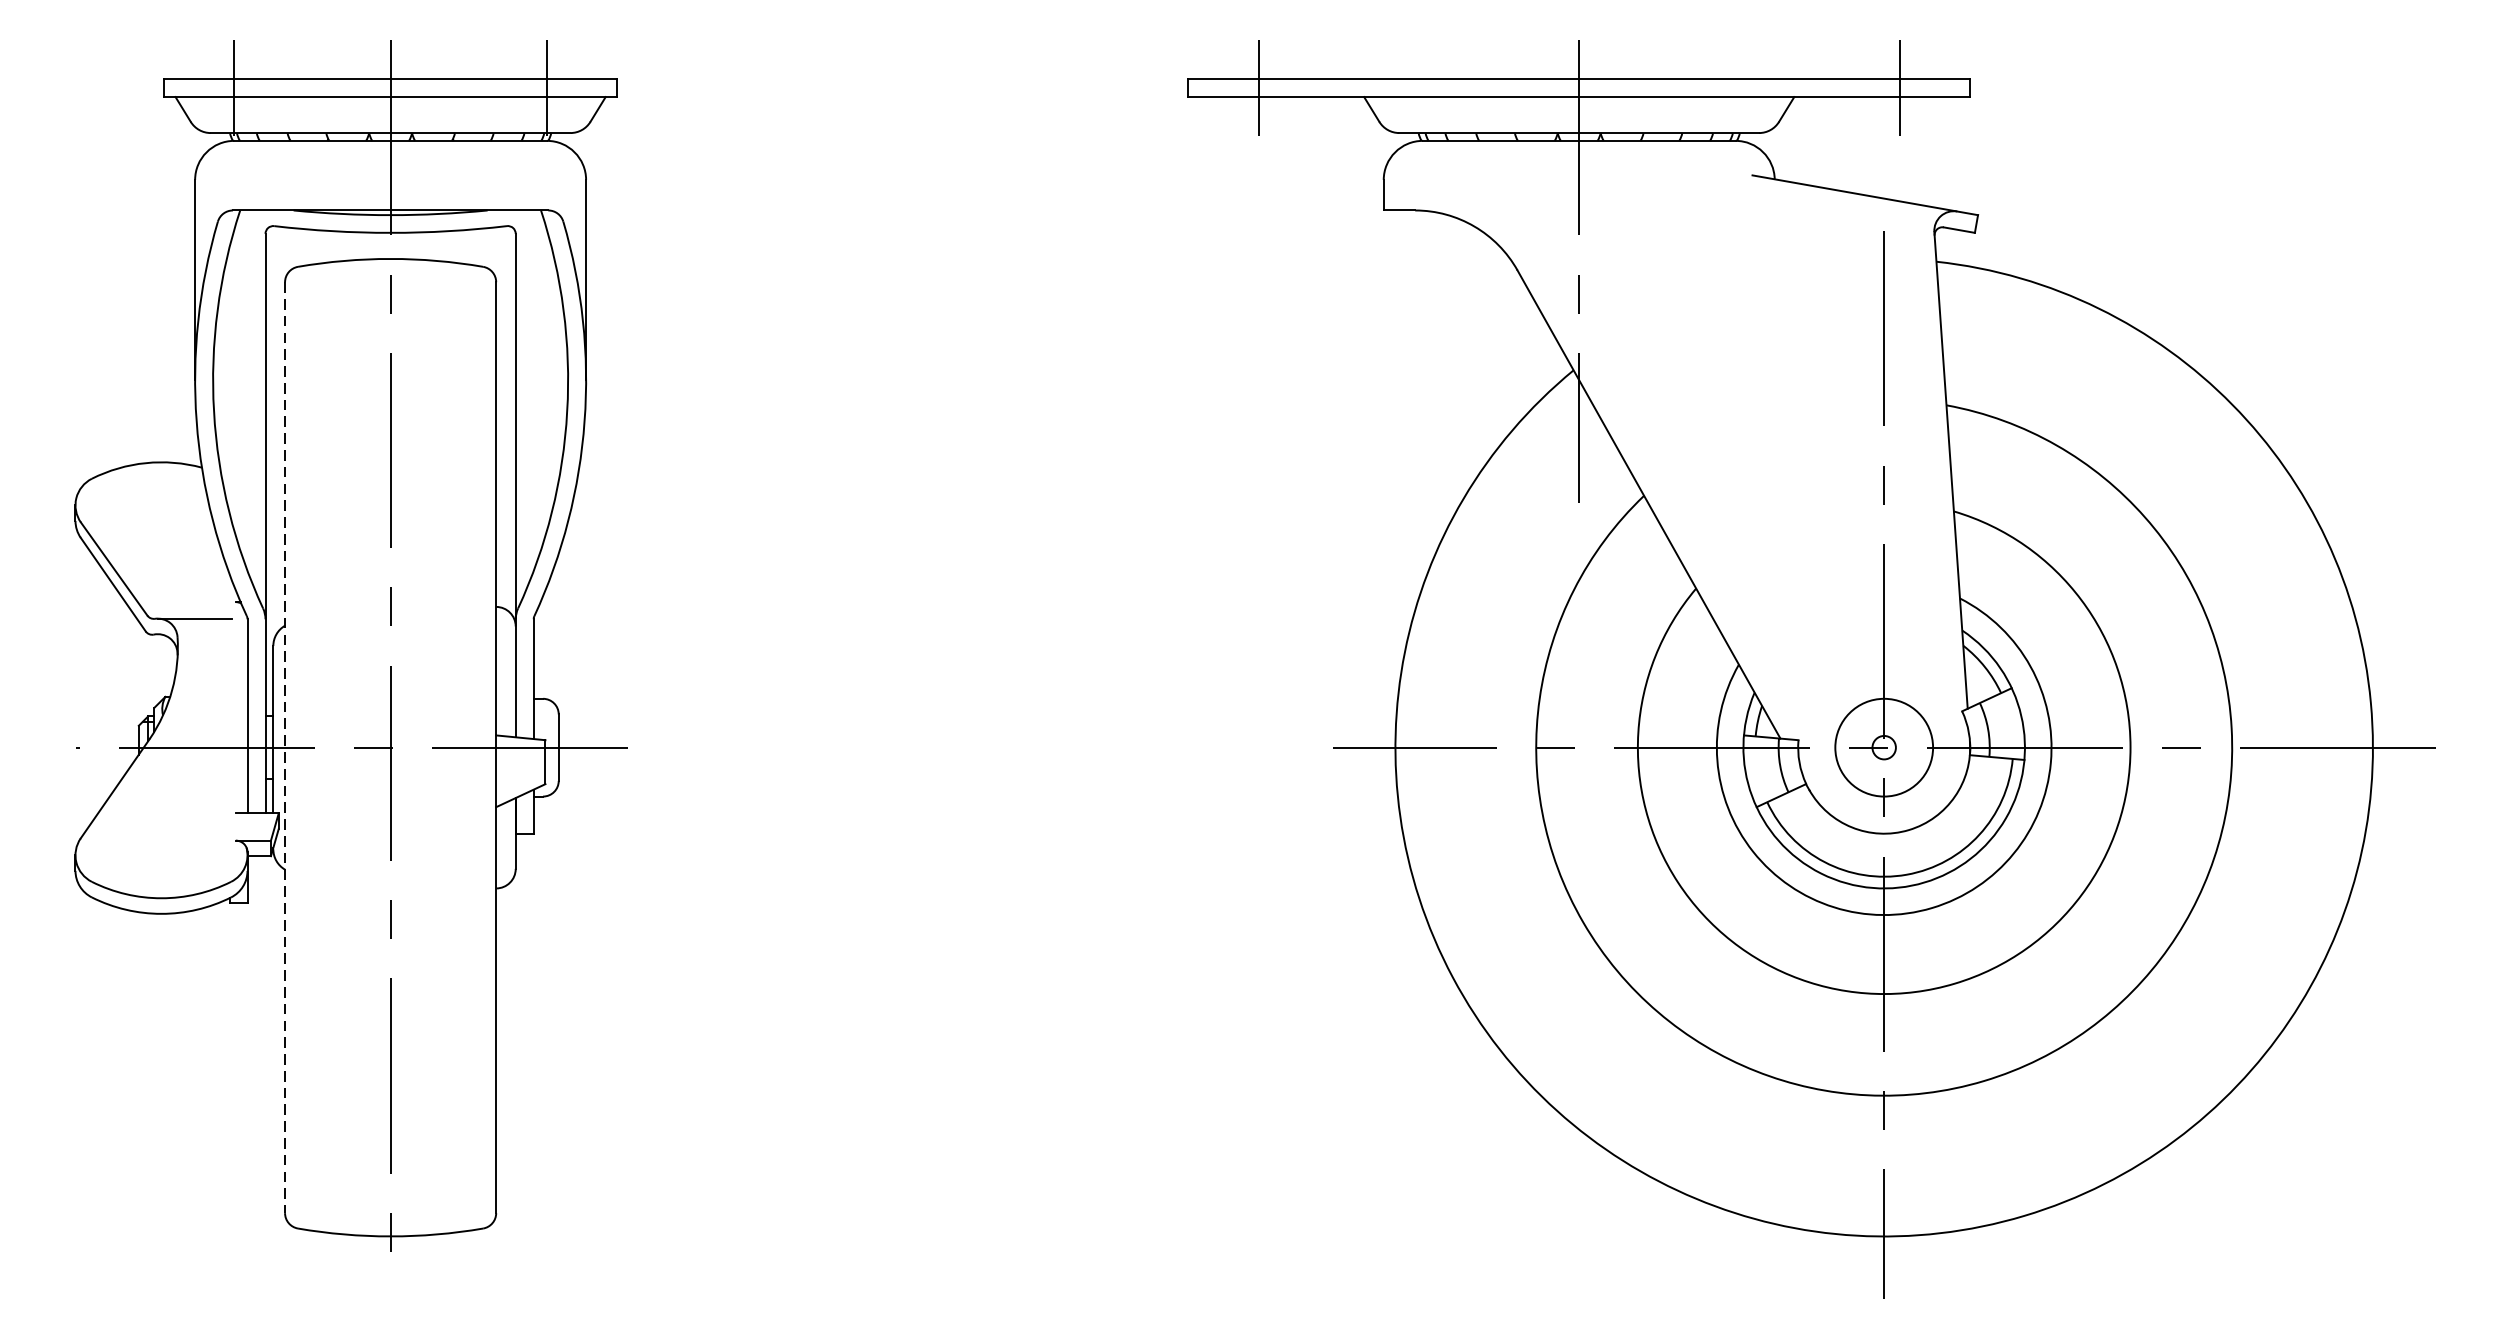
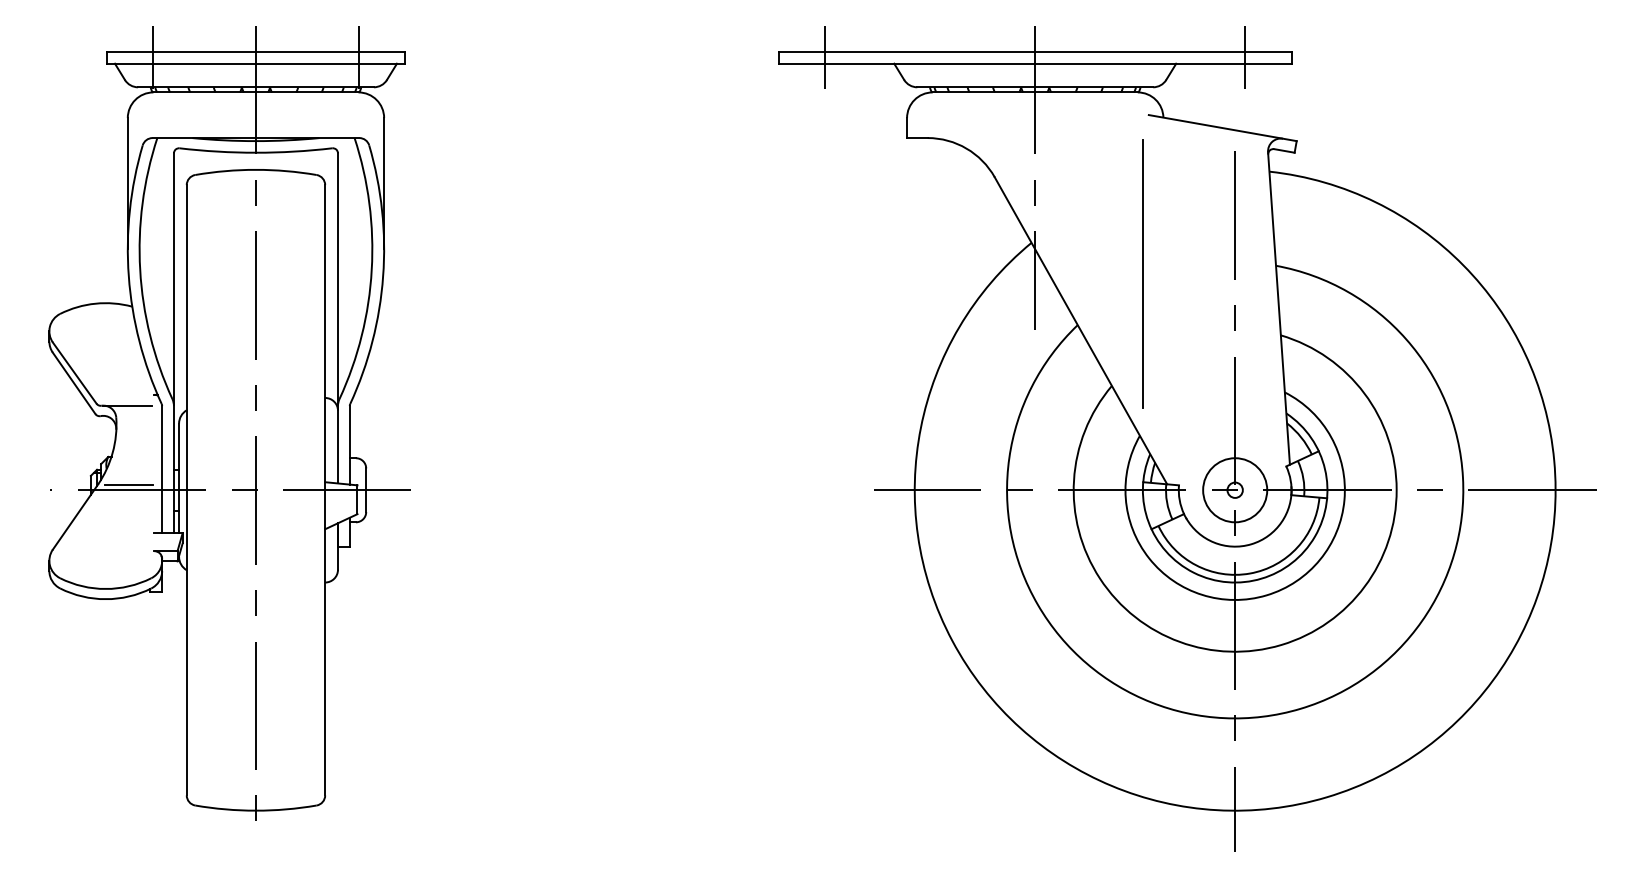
line: (1742, 417) -> (1142, 273), added
line: (197, 738) -> (129, 484), added
line: (284, 748) -> (186, 490), dashed -> solid

